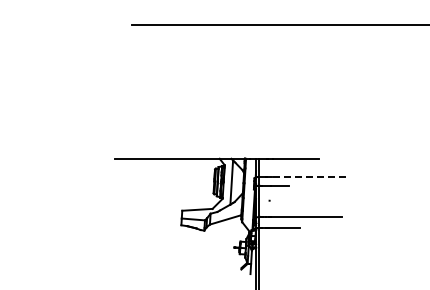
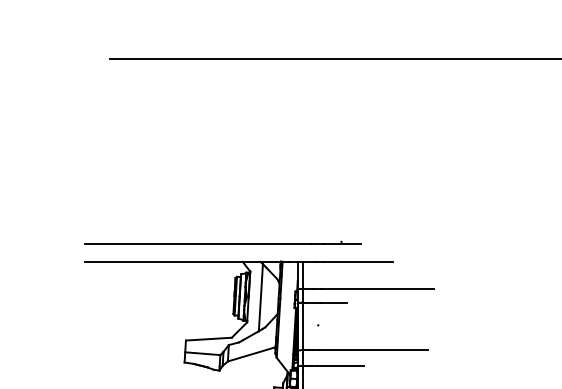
part: (206, 145) -> (222, 241), added
line: (308, 176) -> (377, 288), dashed -> solid

